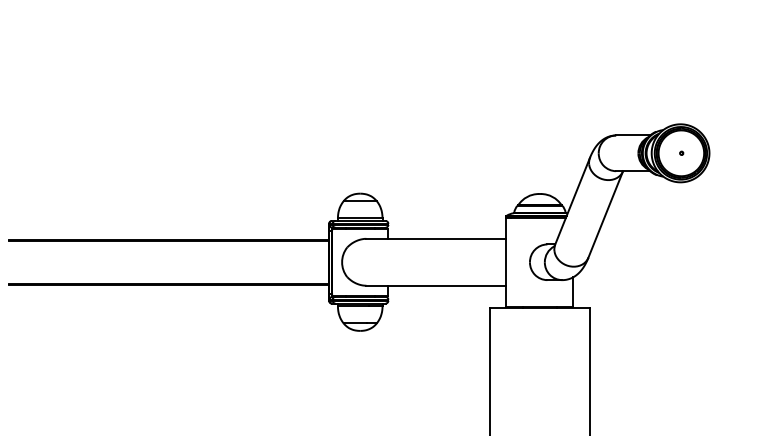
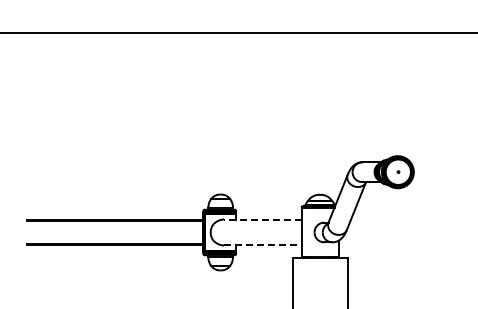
line: (435, 238) -> (262, 219), solid -> dashed
line: (435, 285) -> (262, 245), solid -> dashed

